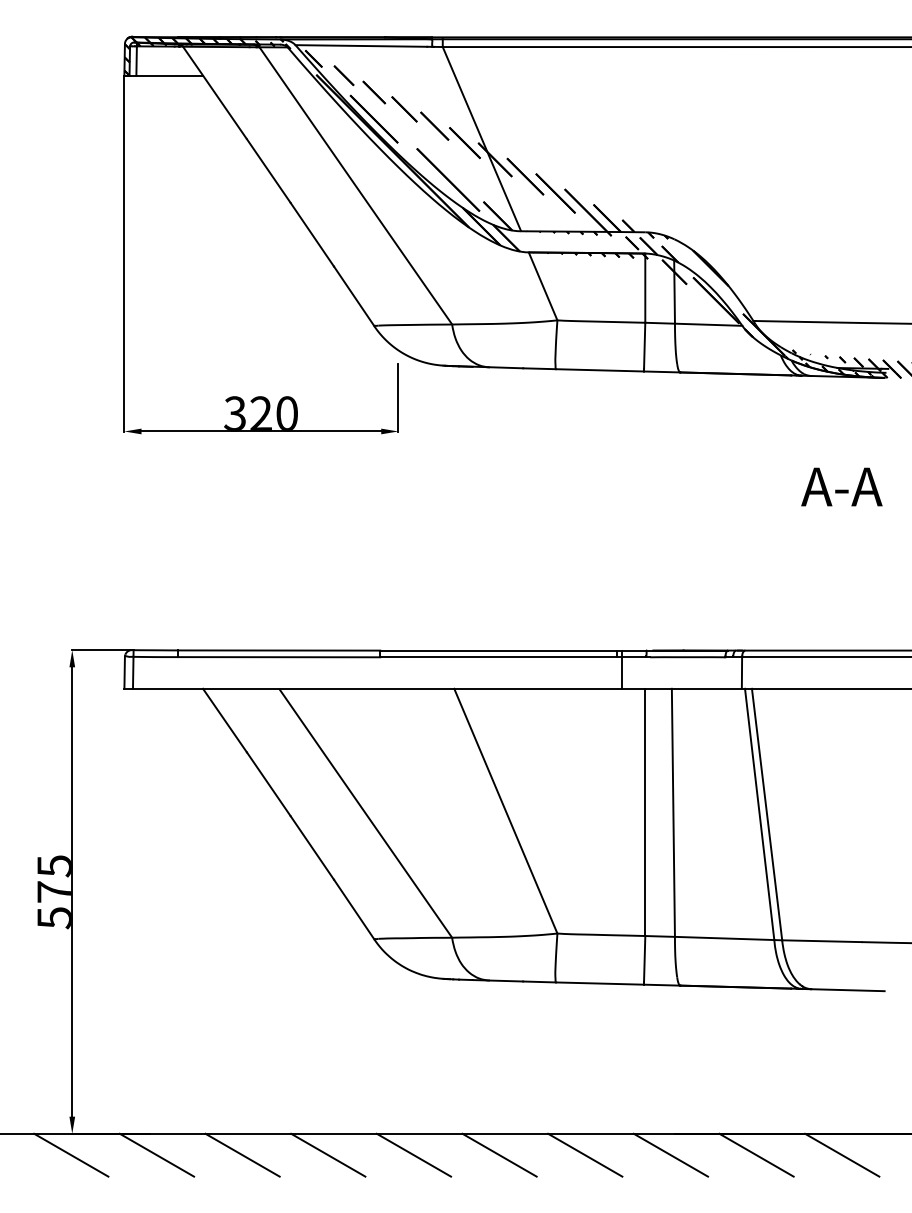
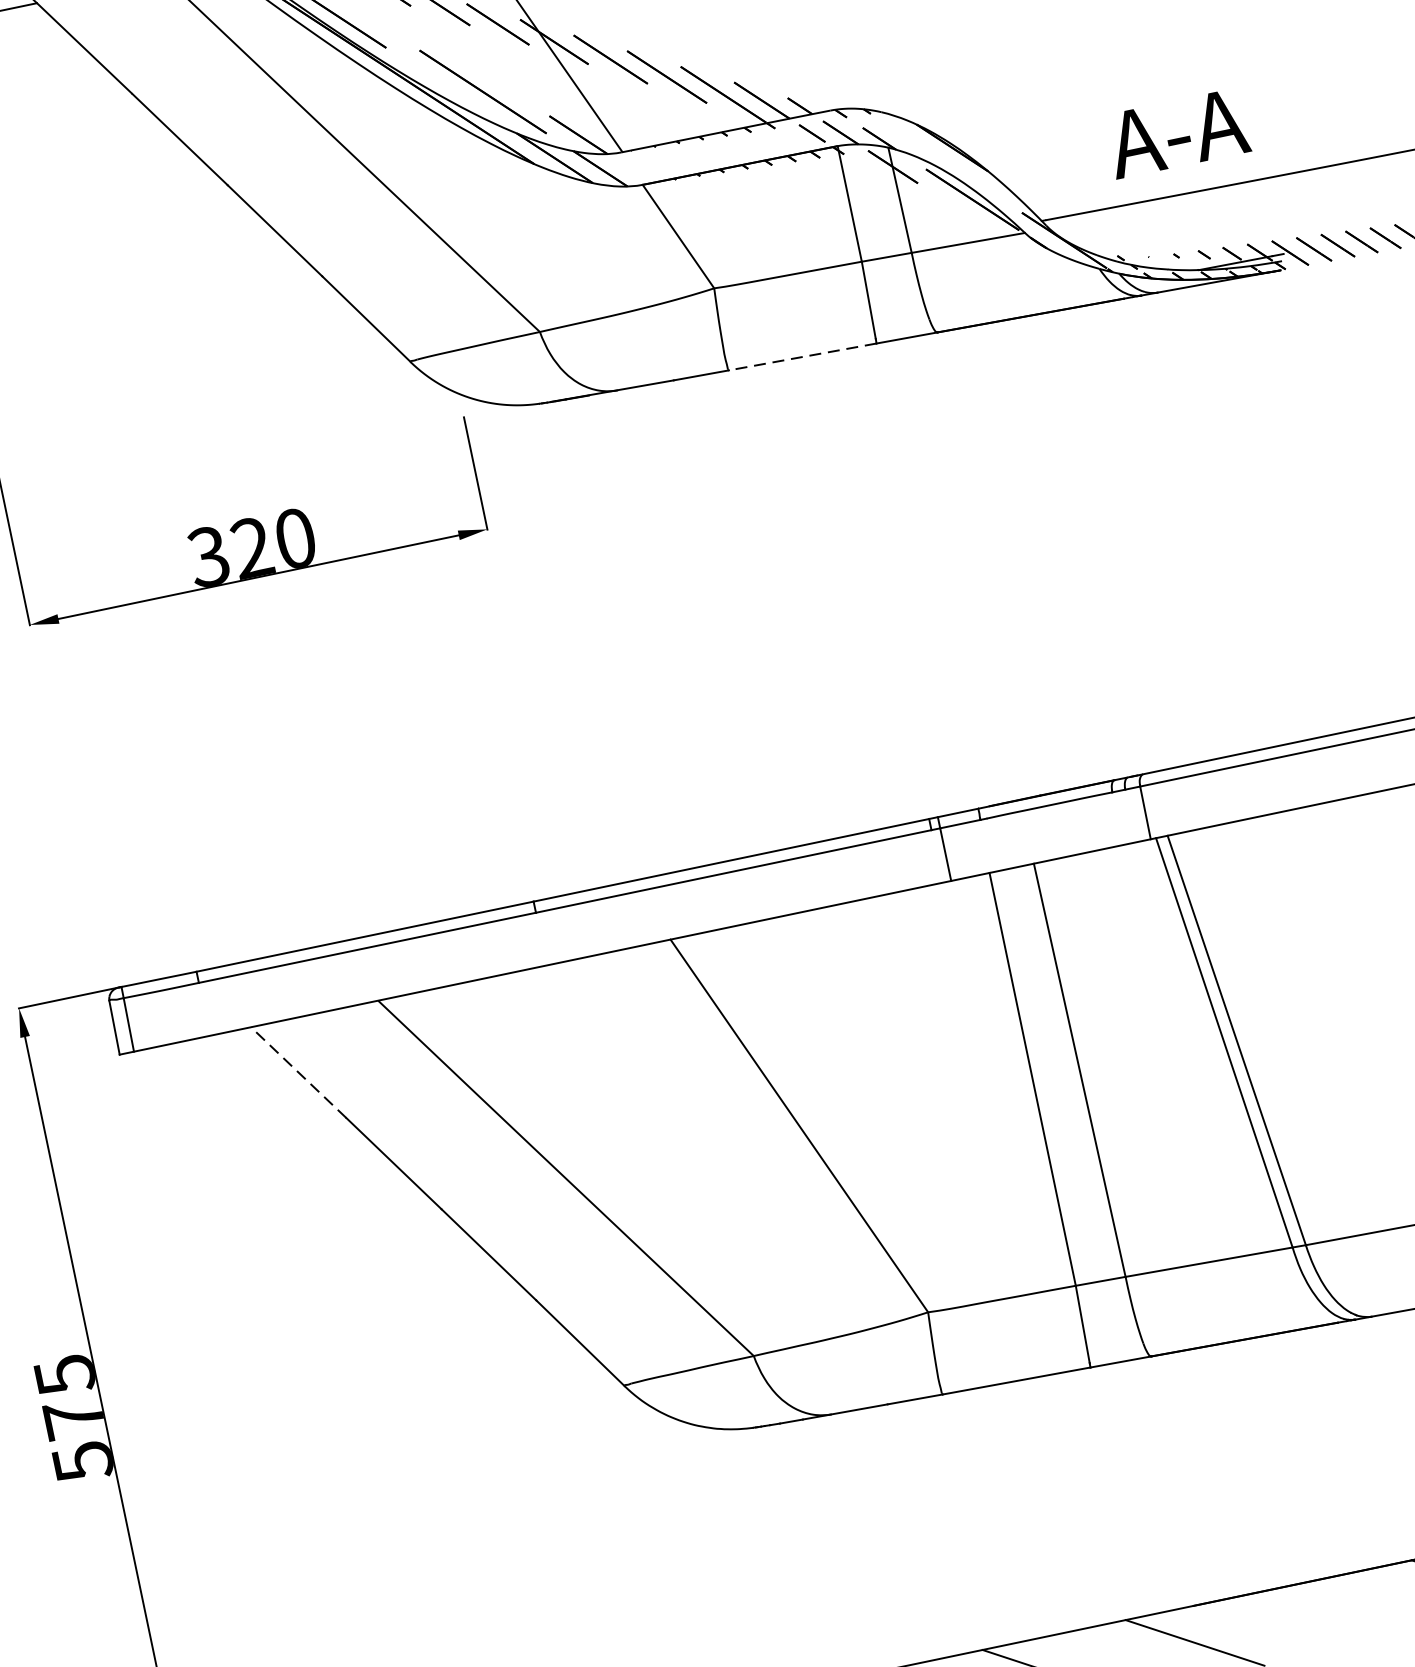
line: (599, 370) -> (801, 357), solid -> dashed
text: (841, 486) -> (1176, 132), moved
line: (224, 720) -> (297, 1072), solid -> dashed
line: (756, 1154) -> (1337, 1611), removed

